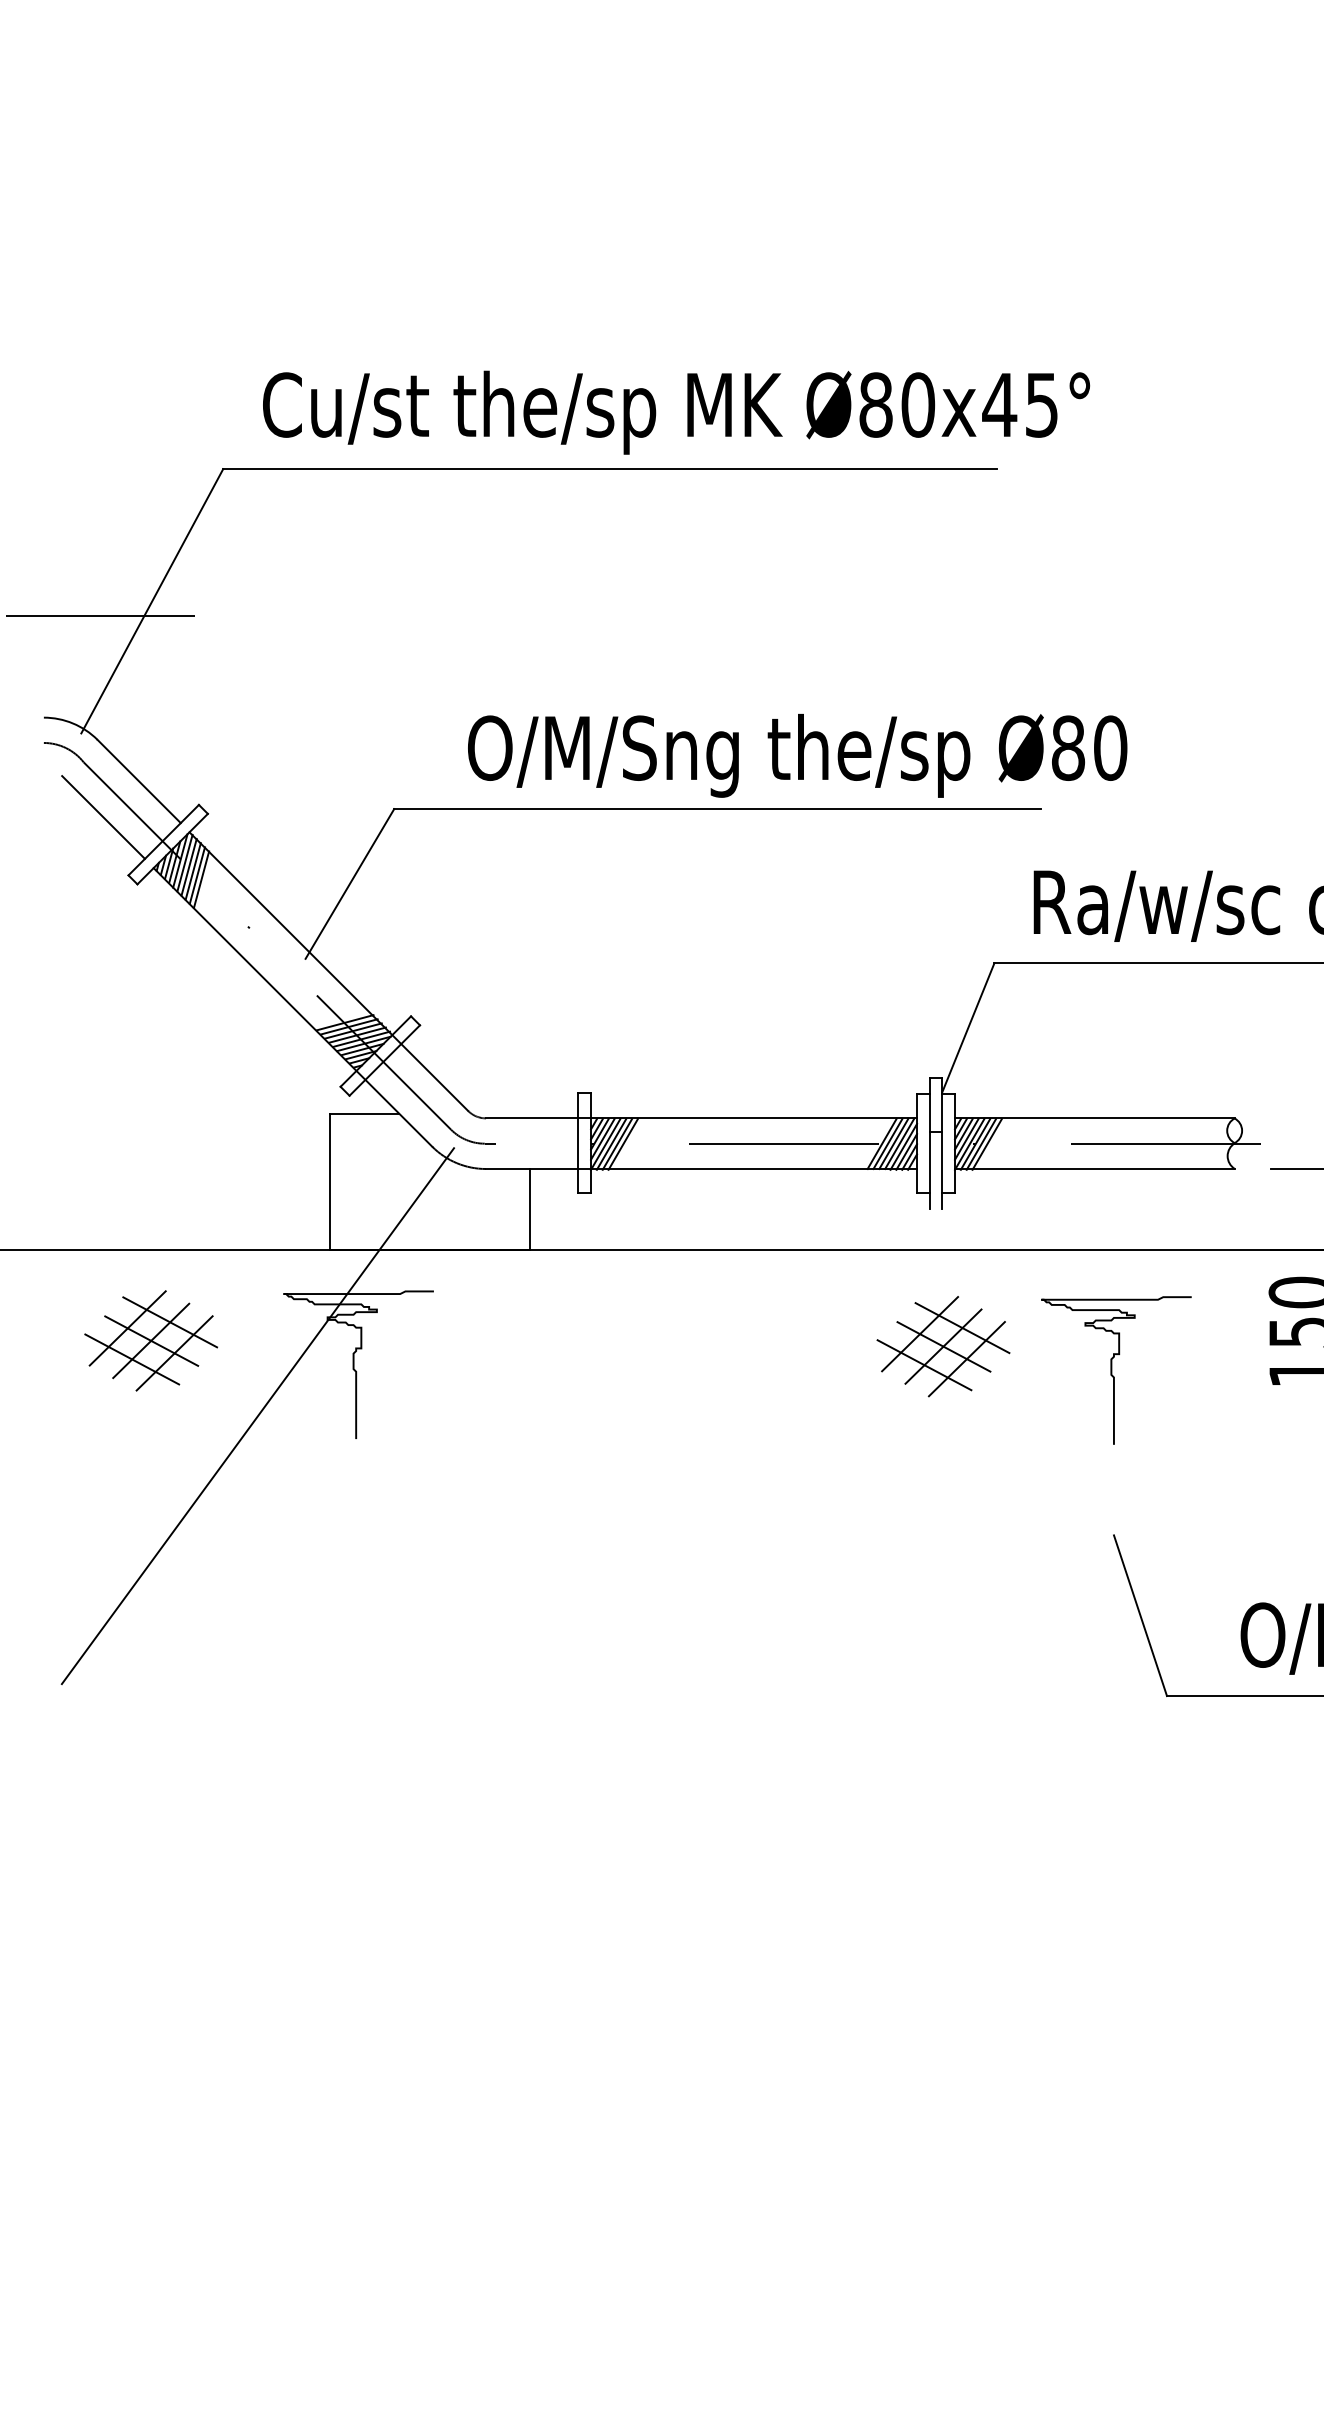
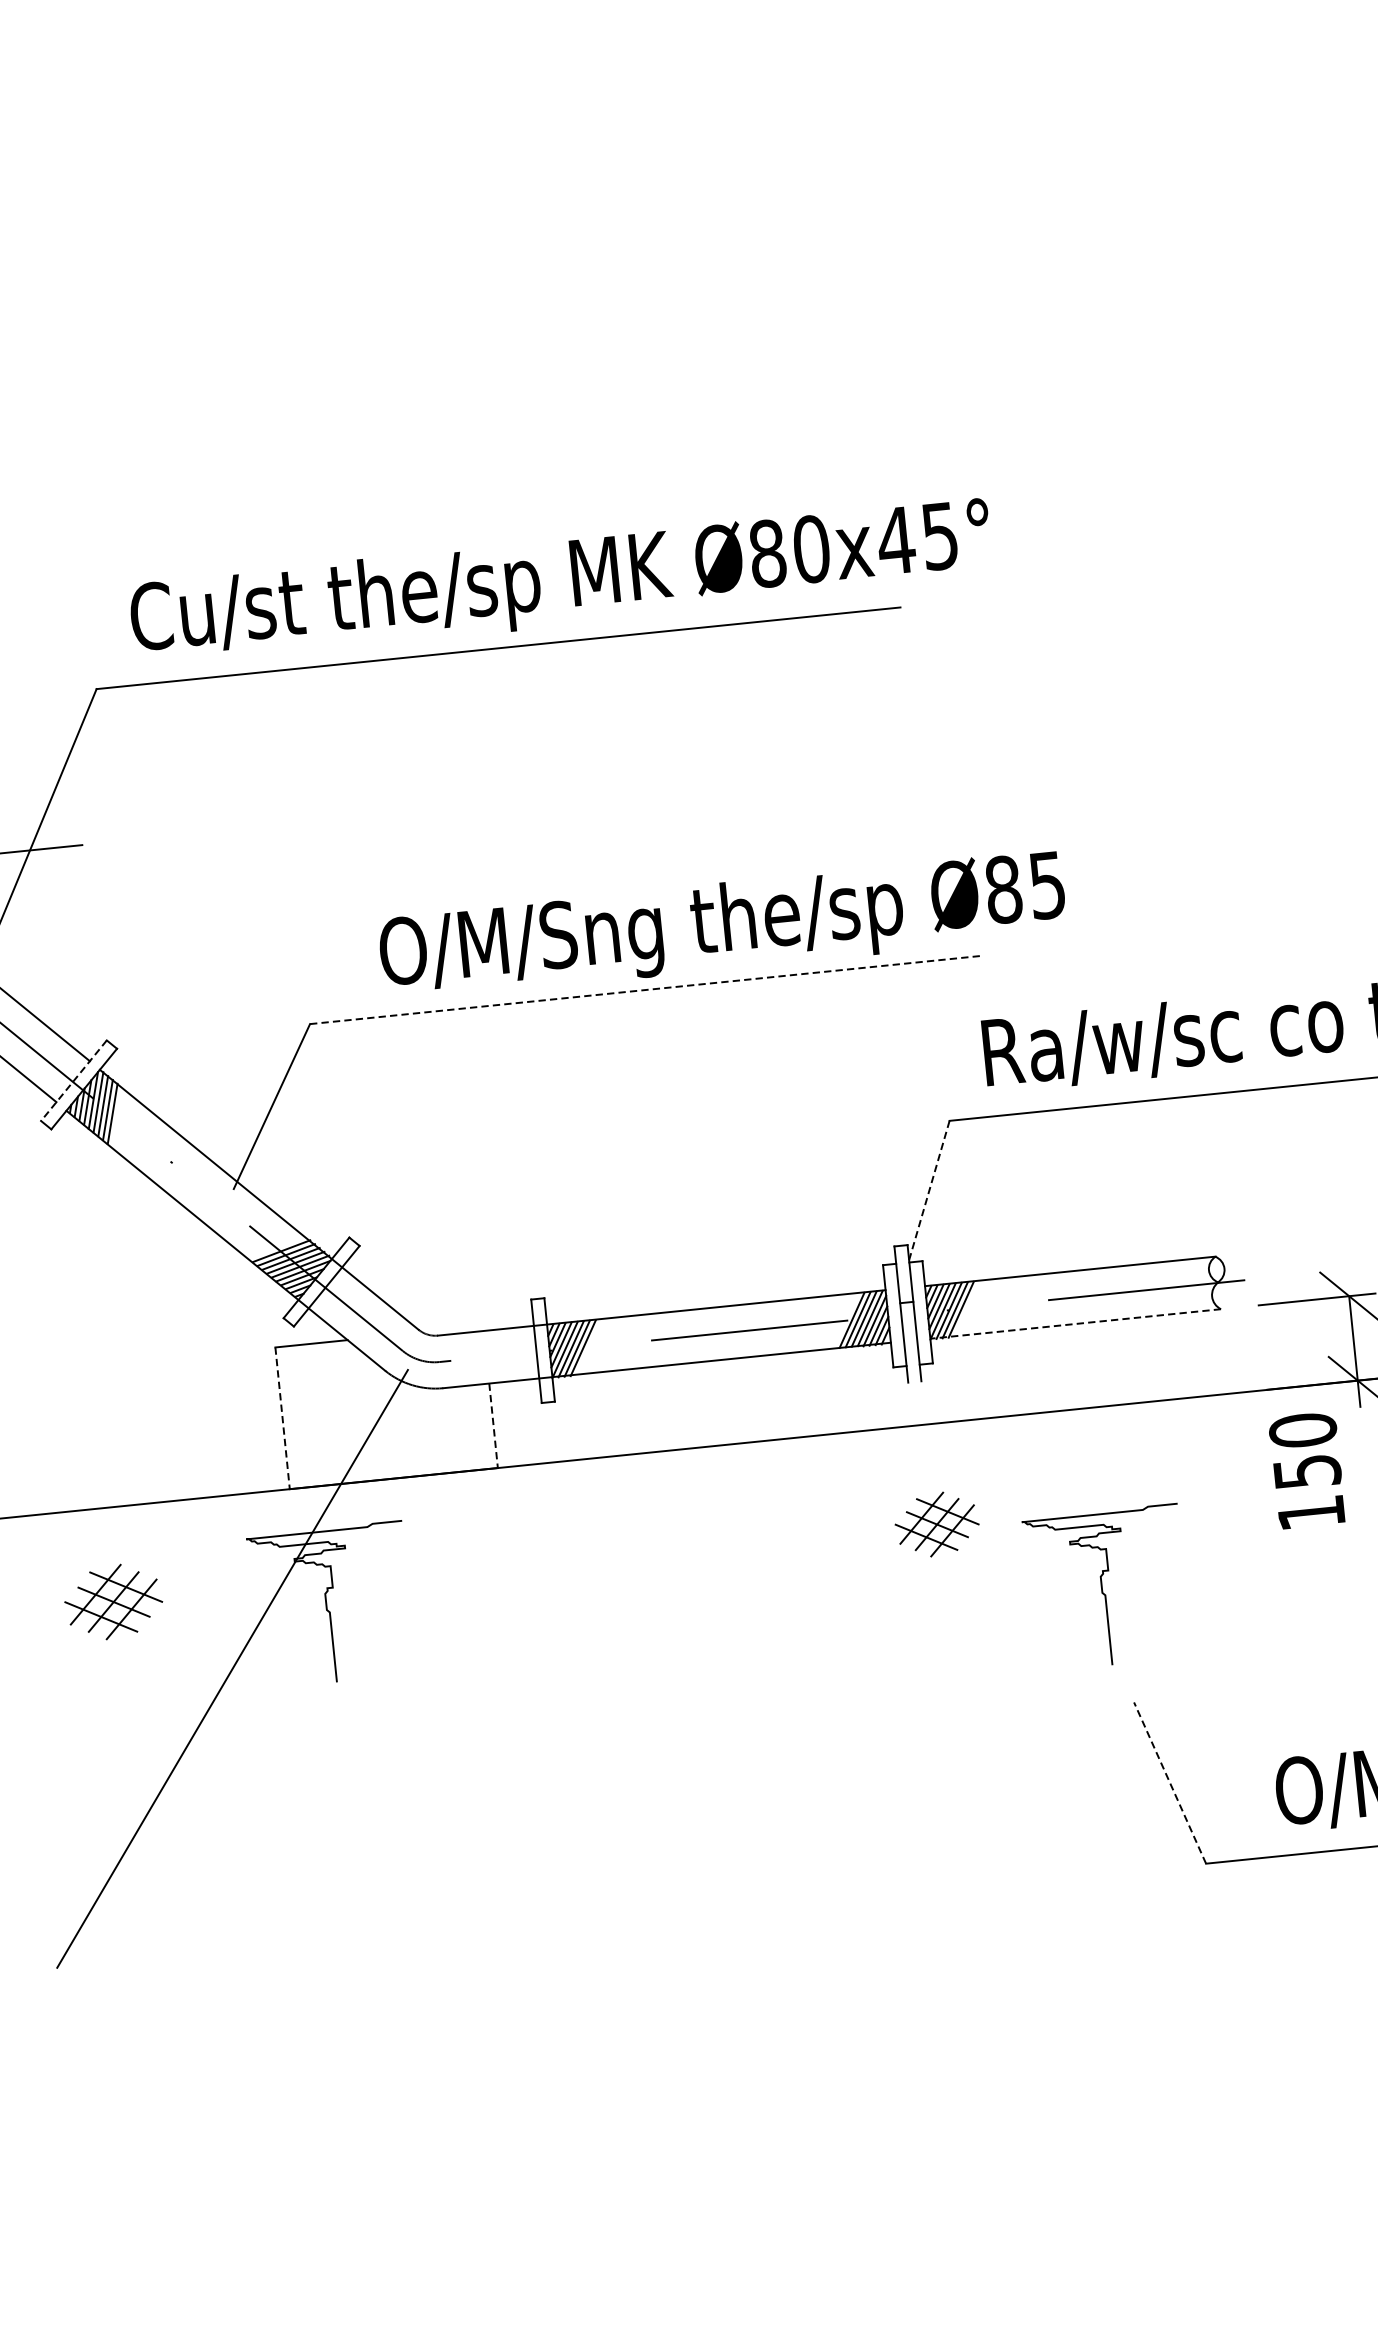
text: (1110, 747) -> (1047, 884), Ø80 -> Ø85
line: (717, 809) -> (645, 990), solid -> dashed
line: (163, 840) -> (73, 1081), solid -> dashed
line: (201, 879) -> (117, 1117), removed
line: (968, 1027) -> (929, 1190), solid -> dashed
line: (1094, 1169) -> (1075, 1324), solid -> dashed
line: (329, 1182) -> (282, 1418), solid -> dashed
line: (530, 1209) -> (493, 1425), solid -> dashed
part: (150, 1340) -> (113, 1601), size x0.7
part: (943, 1346) -> (937, 1524), size x0.6
curve: (1112, 1370) -> (1103, 1588), moved
line: (1140, 1615) -> (1170, 1782), solid -> dashed

